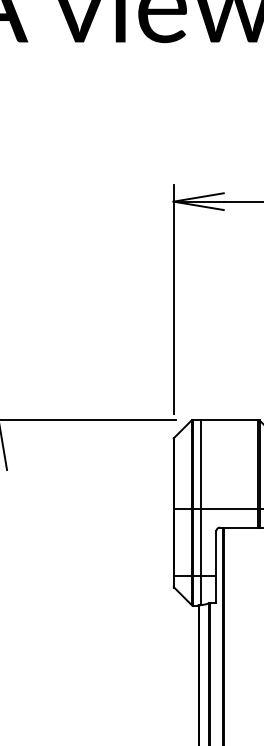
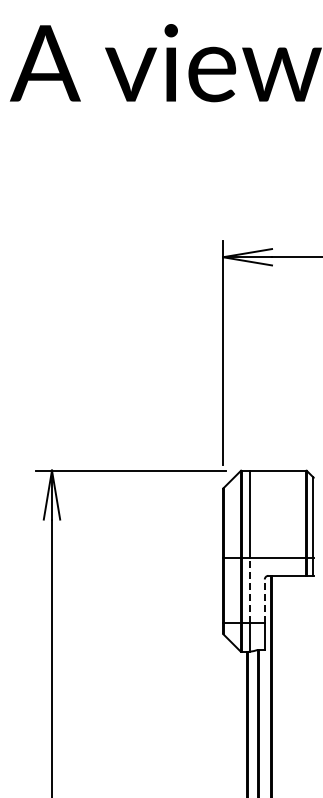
line: (201, 542) -> (250, 590), solid -> dashed
line: (216, 553) -> (264, 601), solid -> dashed

